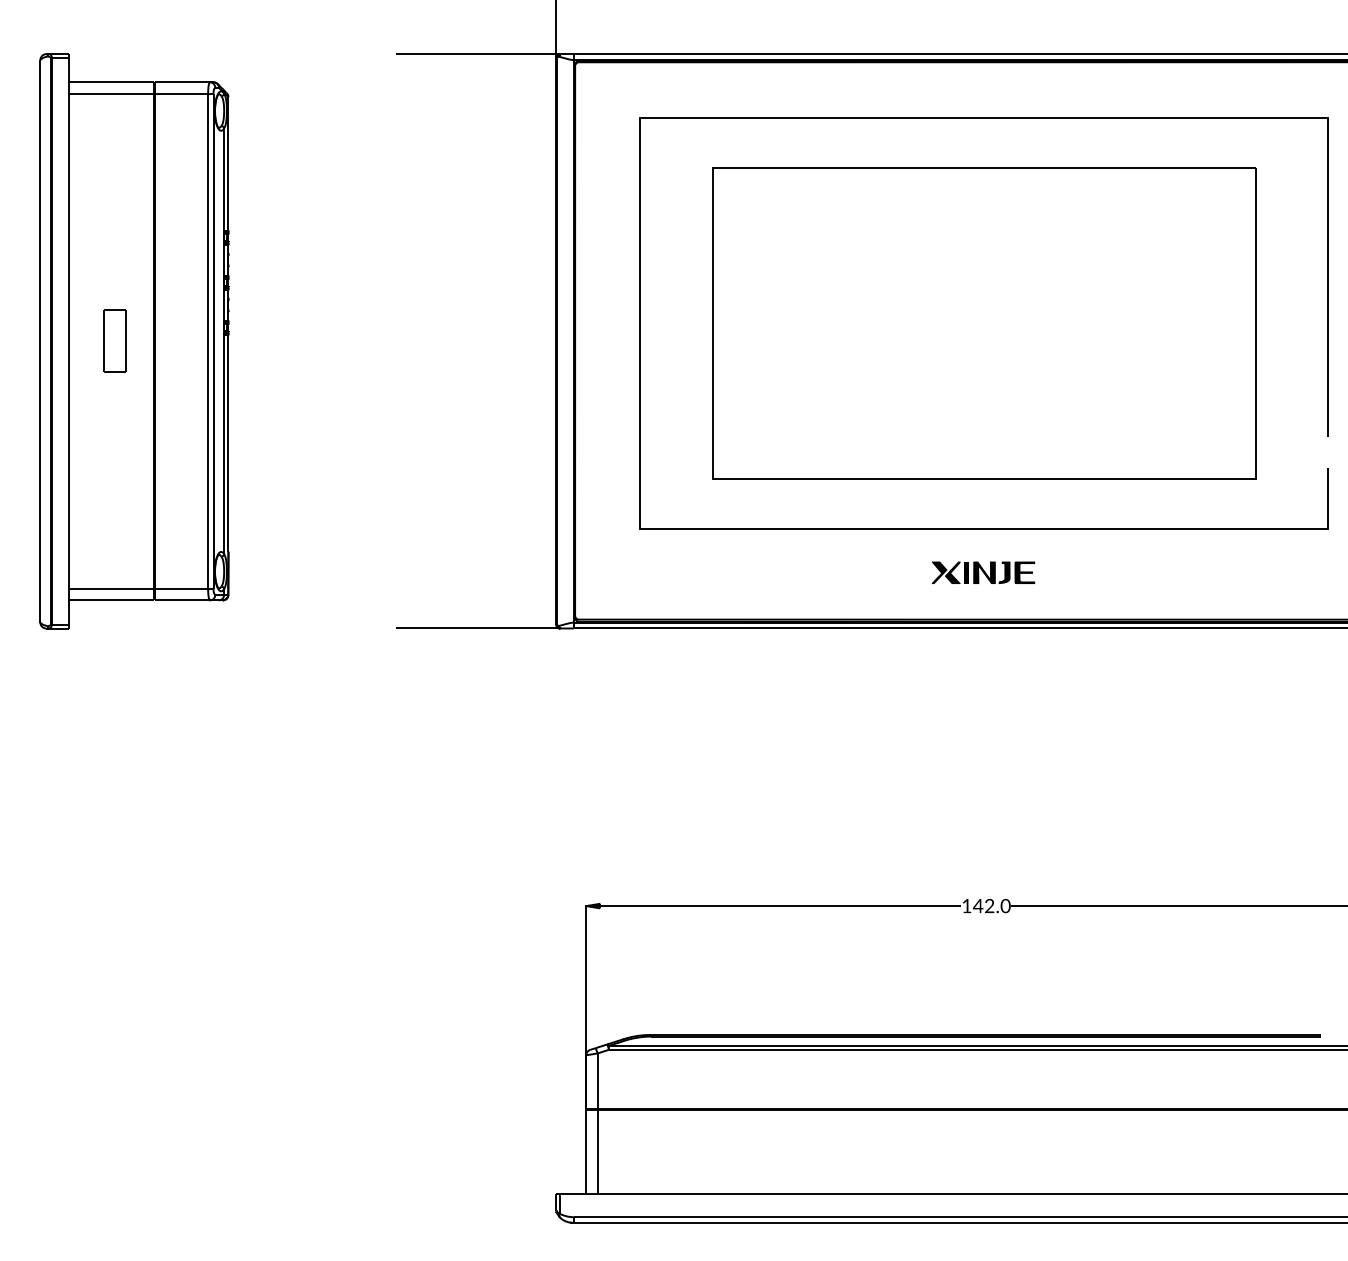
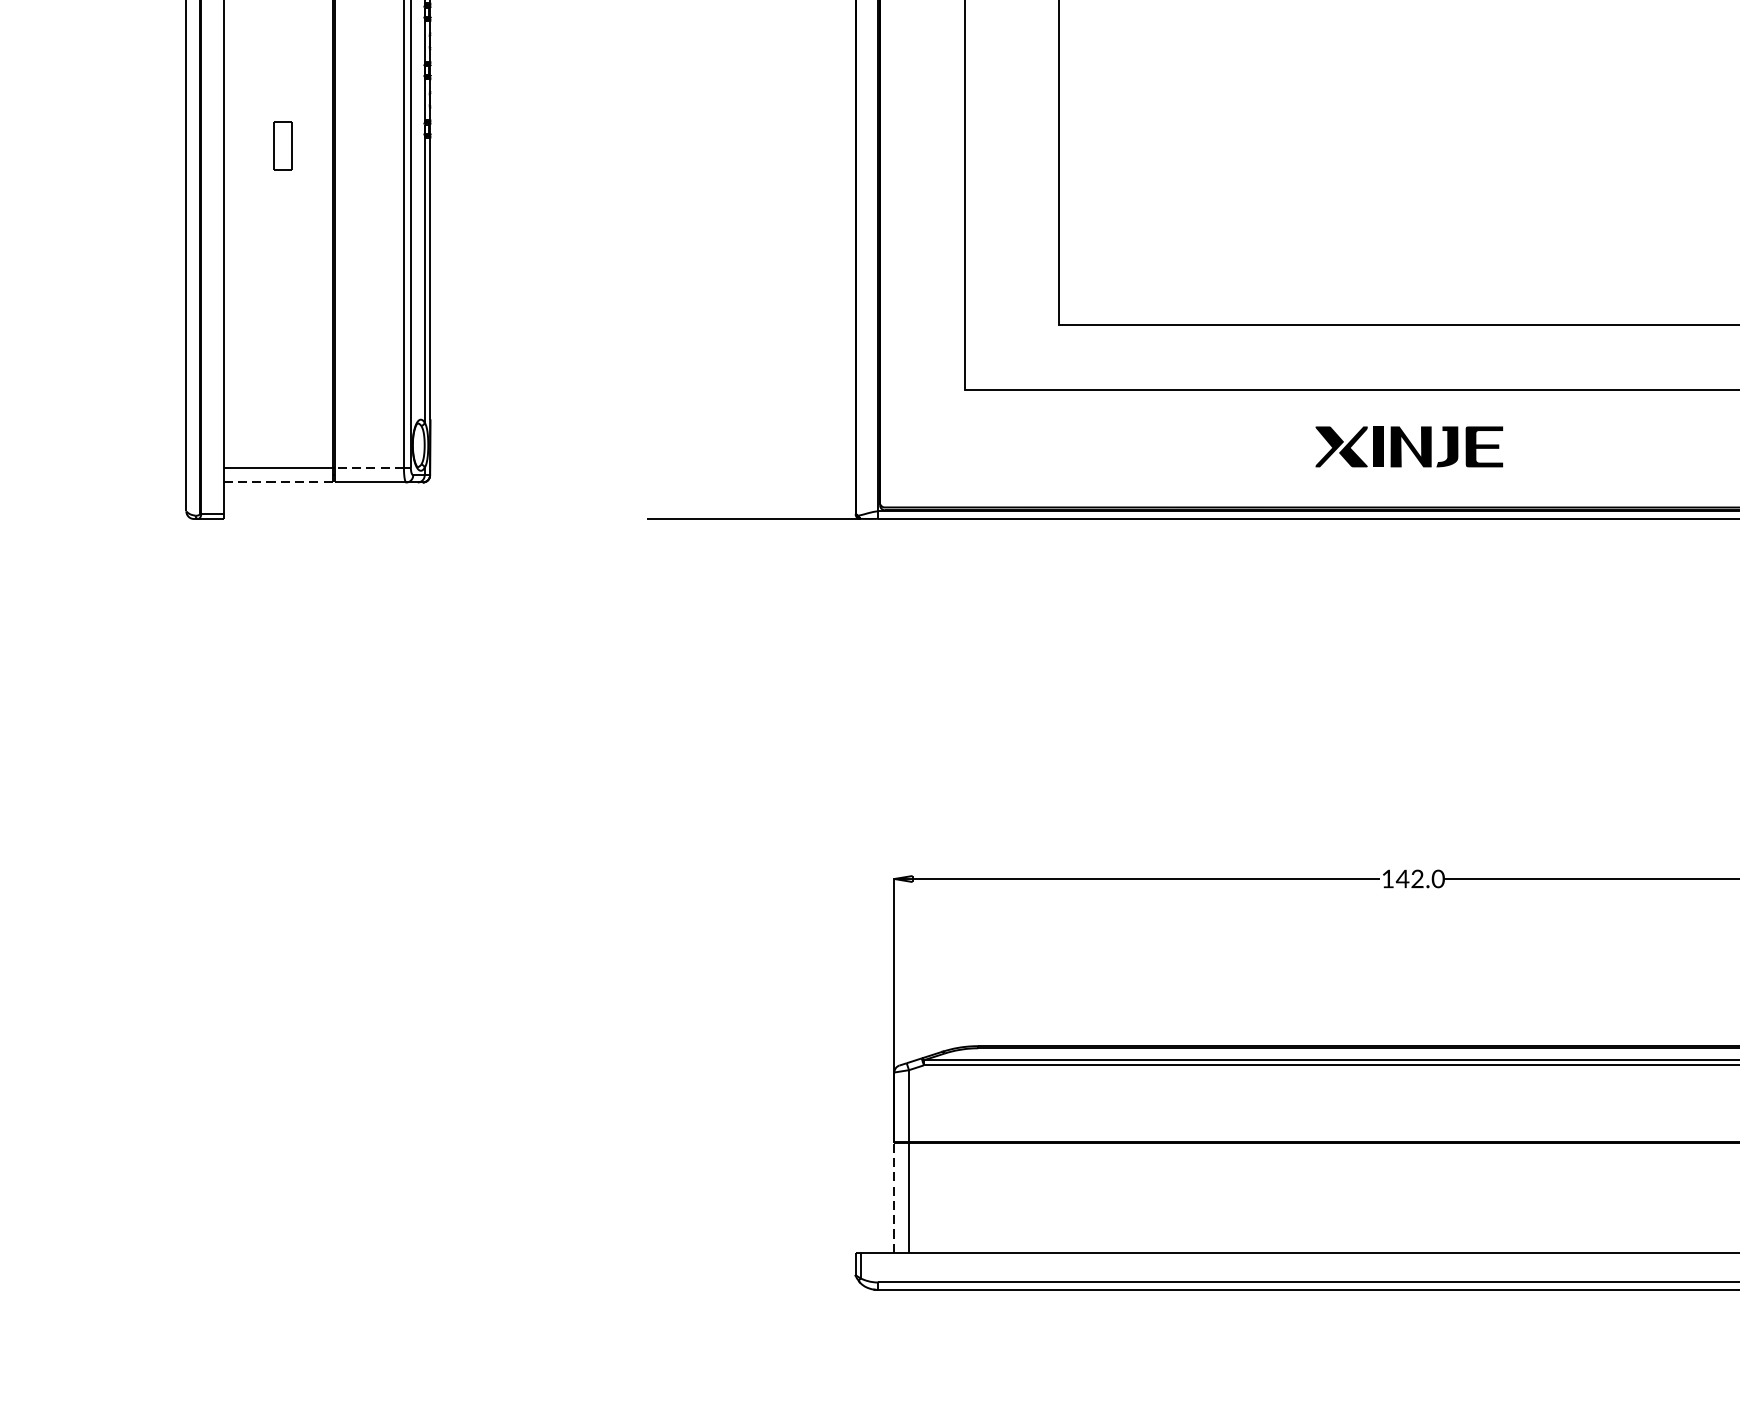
part: (114, 340) -> (282, 145), size x0.6
part: (983, 572) -> (1409, 446), size x1.4
line: (181, 589) -> (369, 468), solid -> dashed
line: (111, 600) -> (278, 482), solid -> dashed
line: (586, 1151) -> (894, 1197), solid -> dashed

